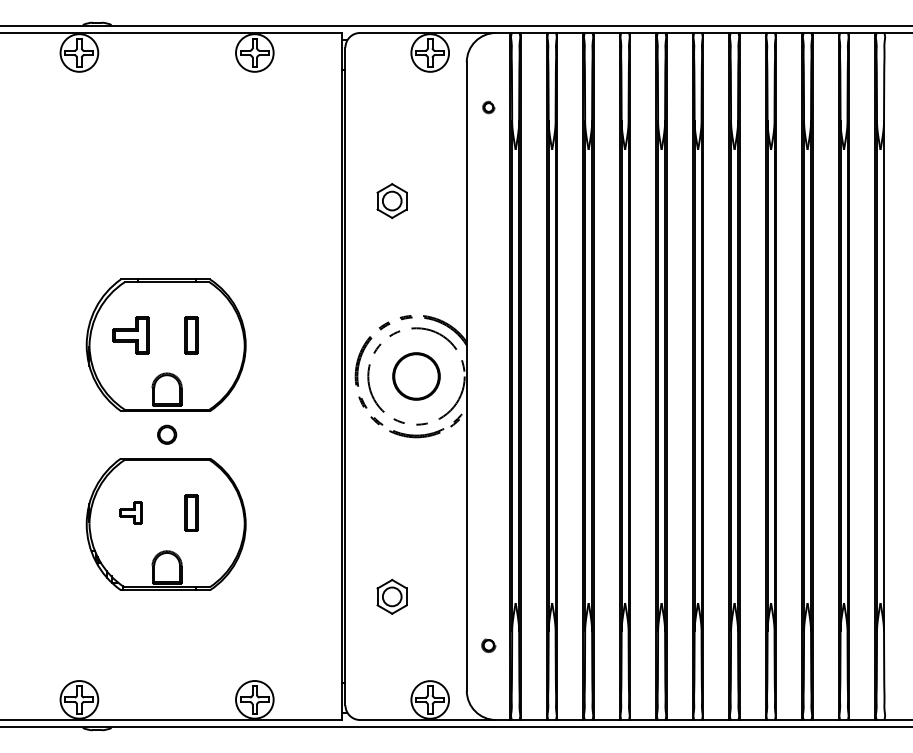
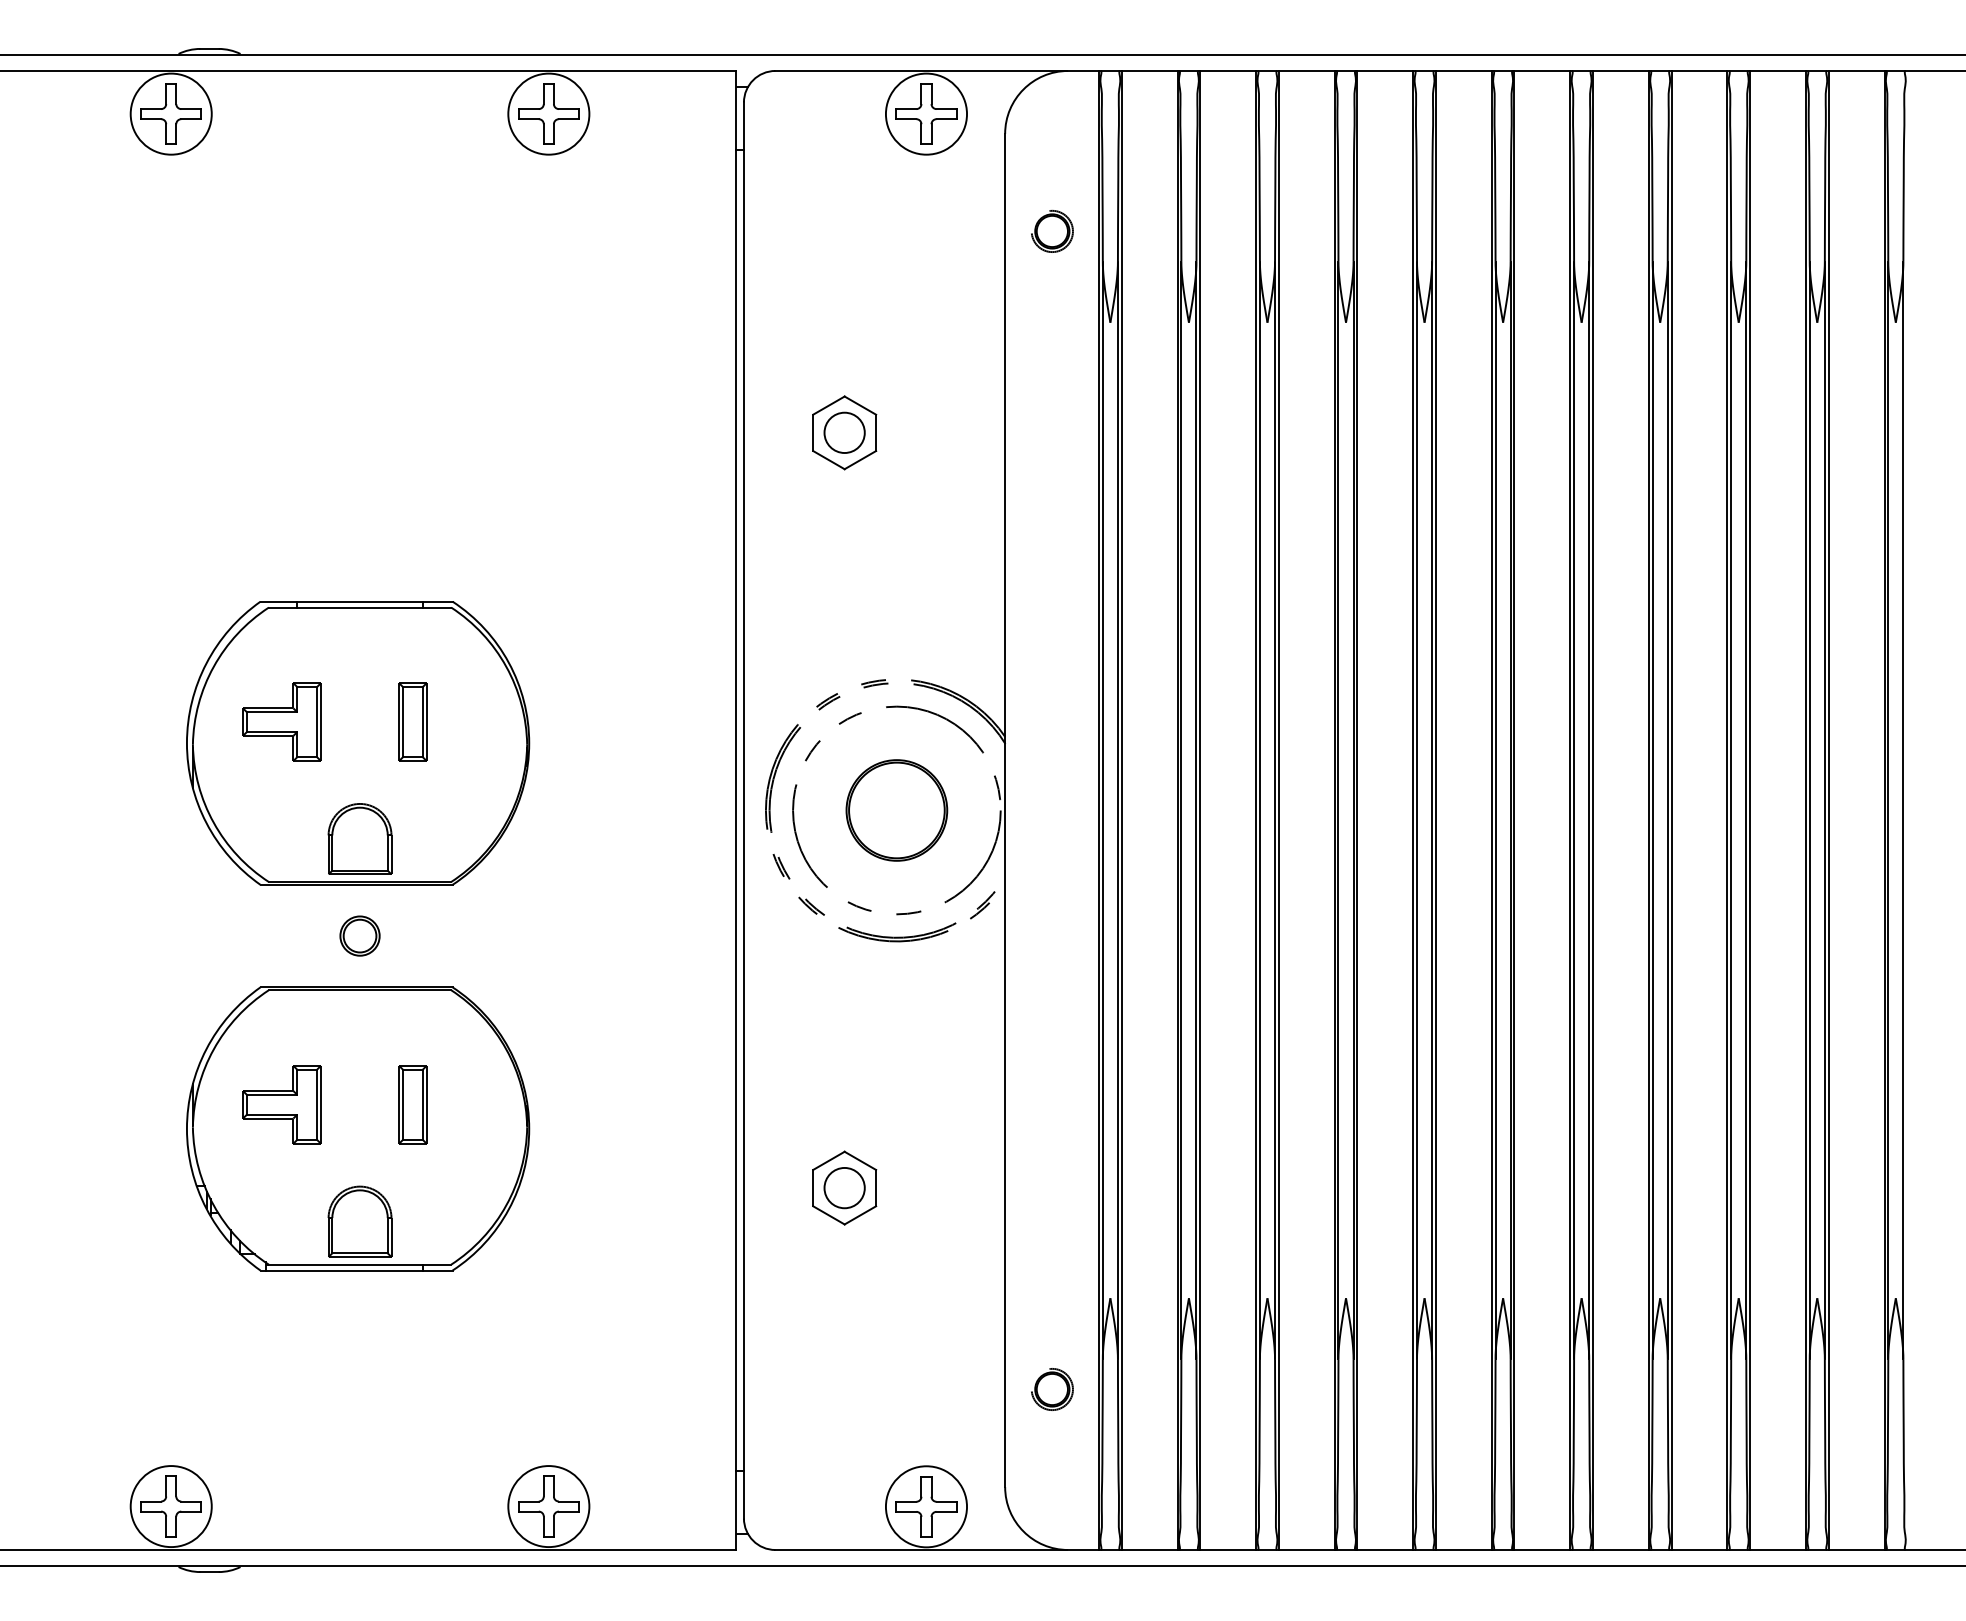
part: (488, 107) -> (1051, 231), size x1.67
part: (130, 512) -> (281, 1103), size x1.67
part: (391, 596) -> (843, 1187), moved
part: (488, 645) -> (1051, 1389), size x1.43

